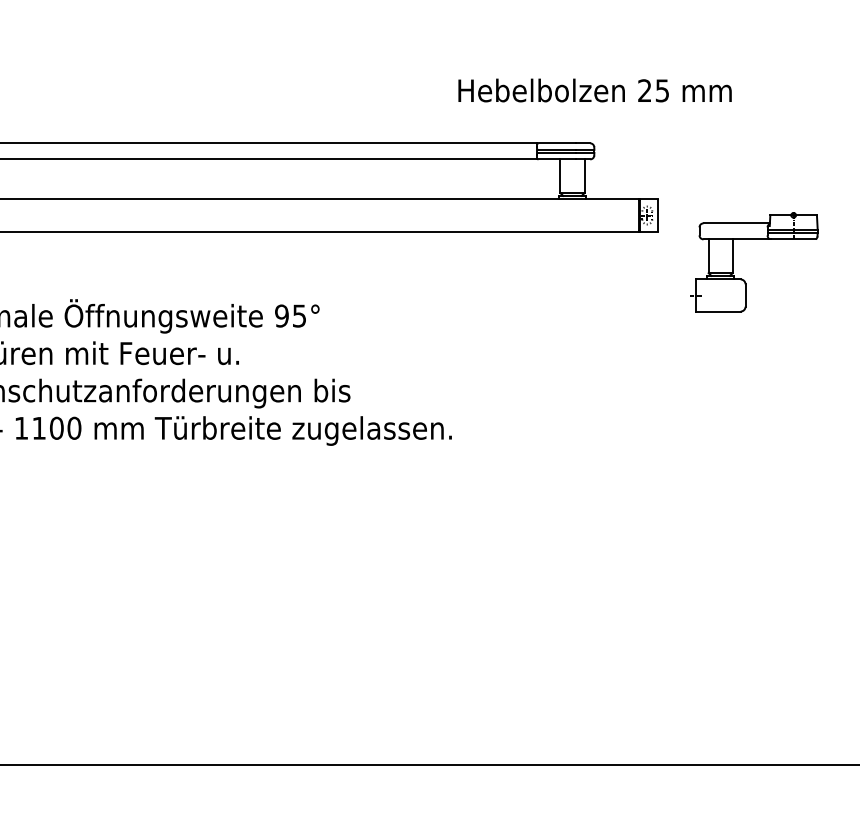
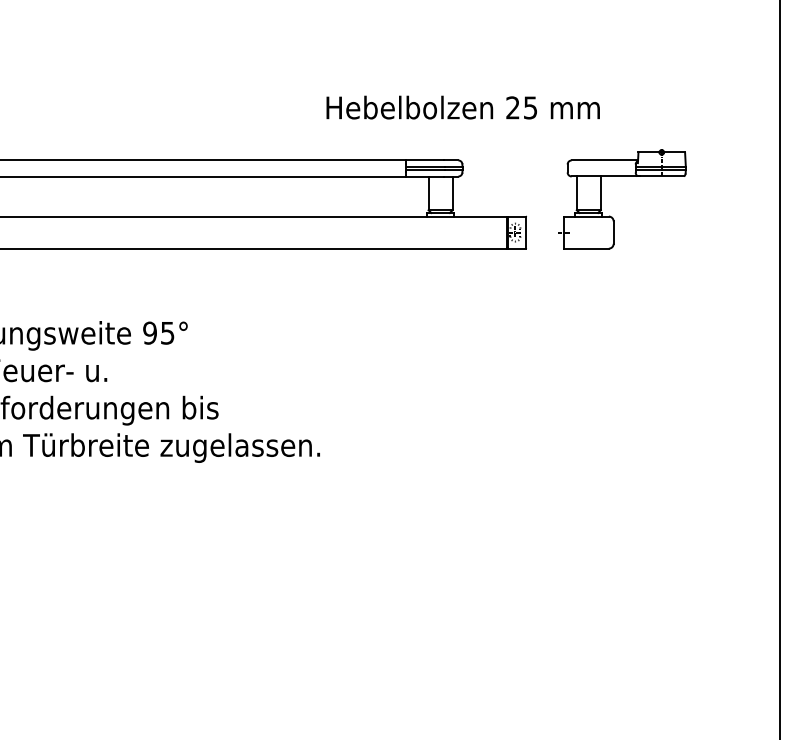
part: (744, 279) -> (612, 216), moved

